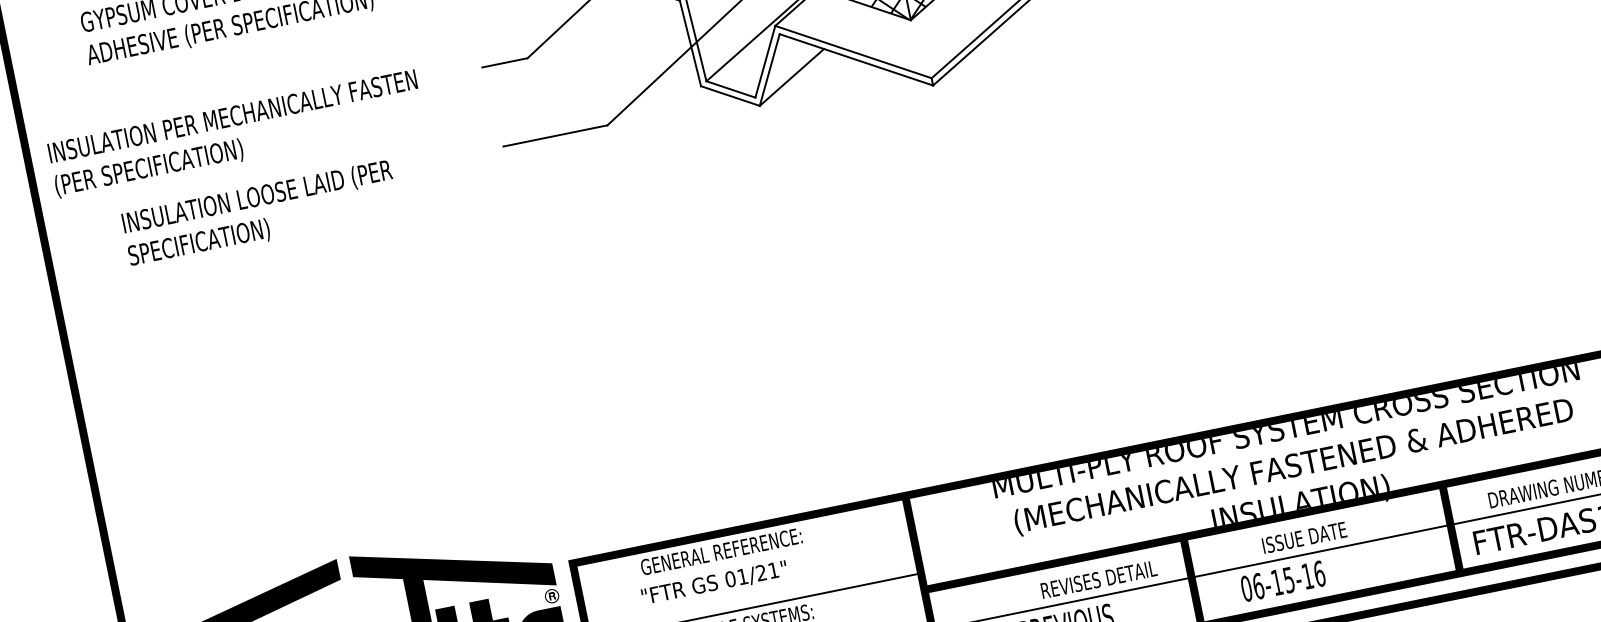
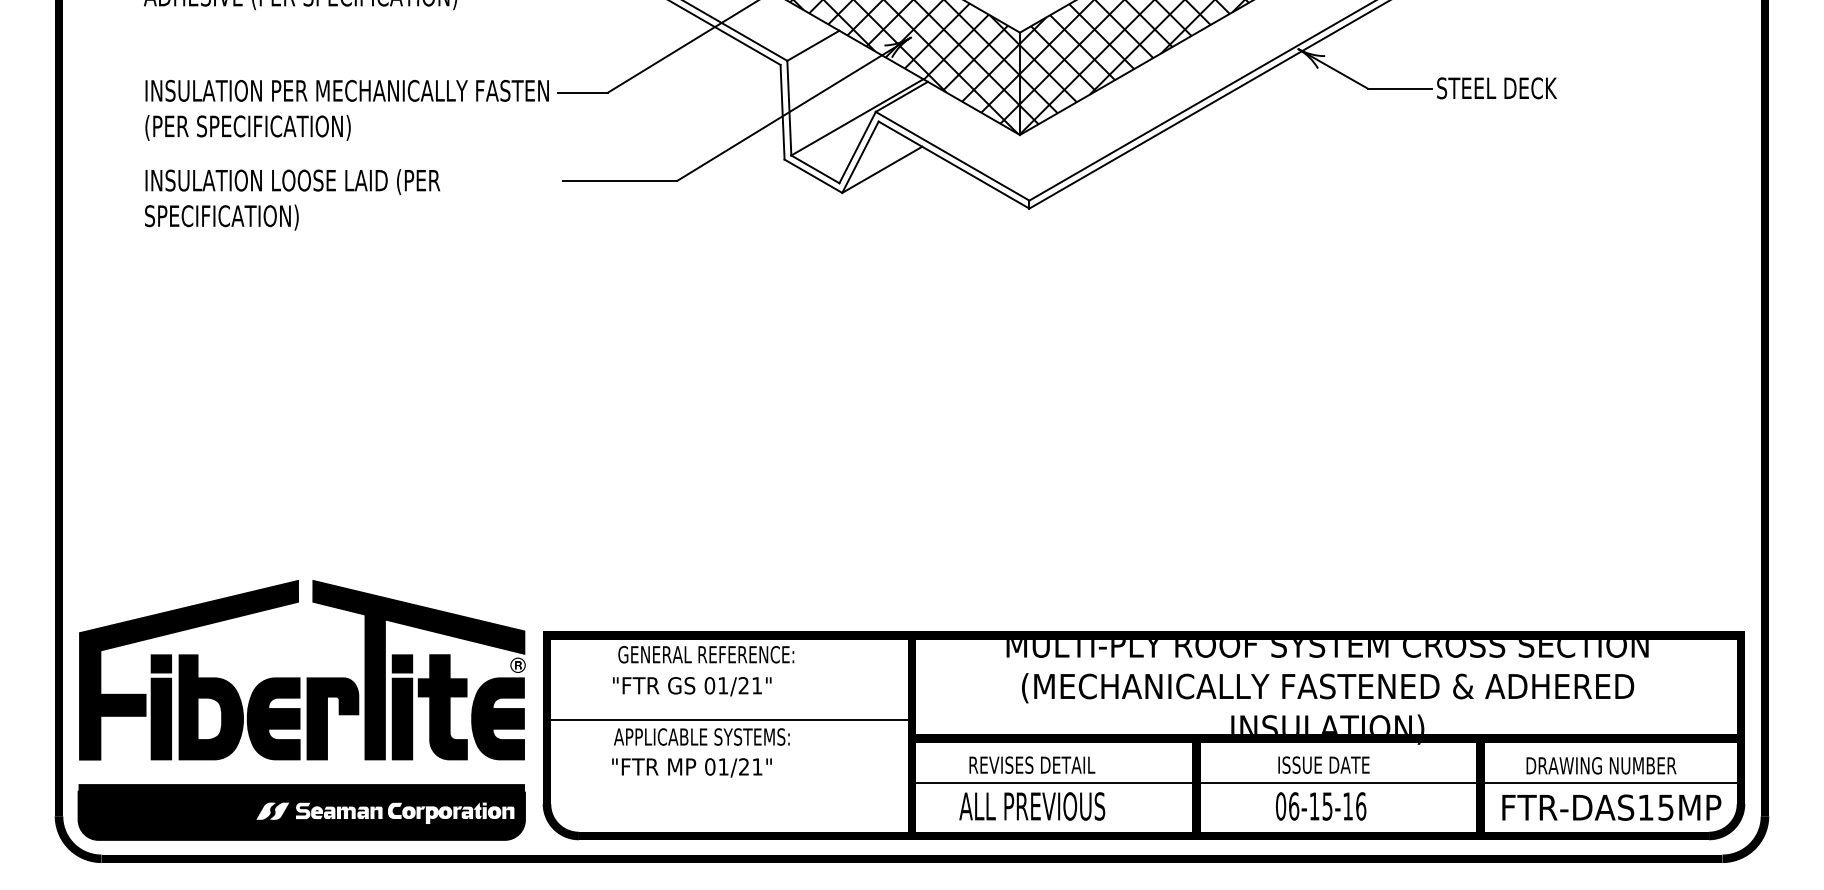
text: (235, 133) -> (346, 109), moved
text: (1099, 578) -> (1032, 764), moved
text: (1283, 581) -> (1321, 806), moved

